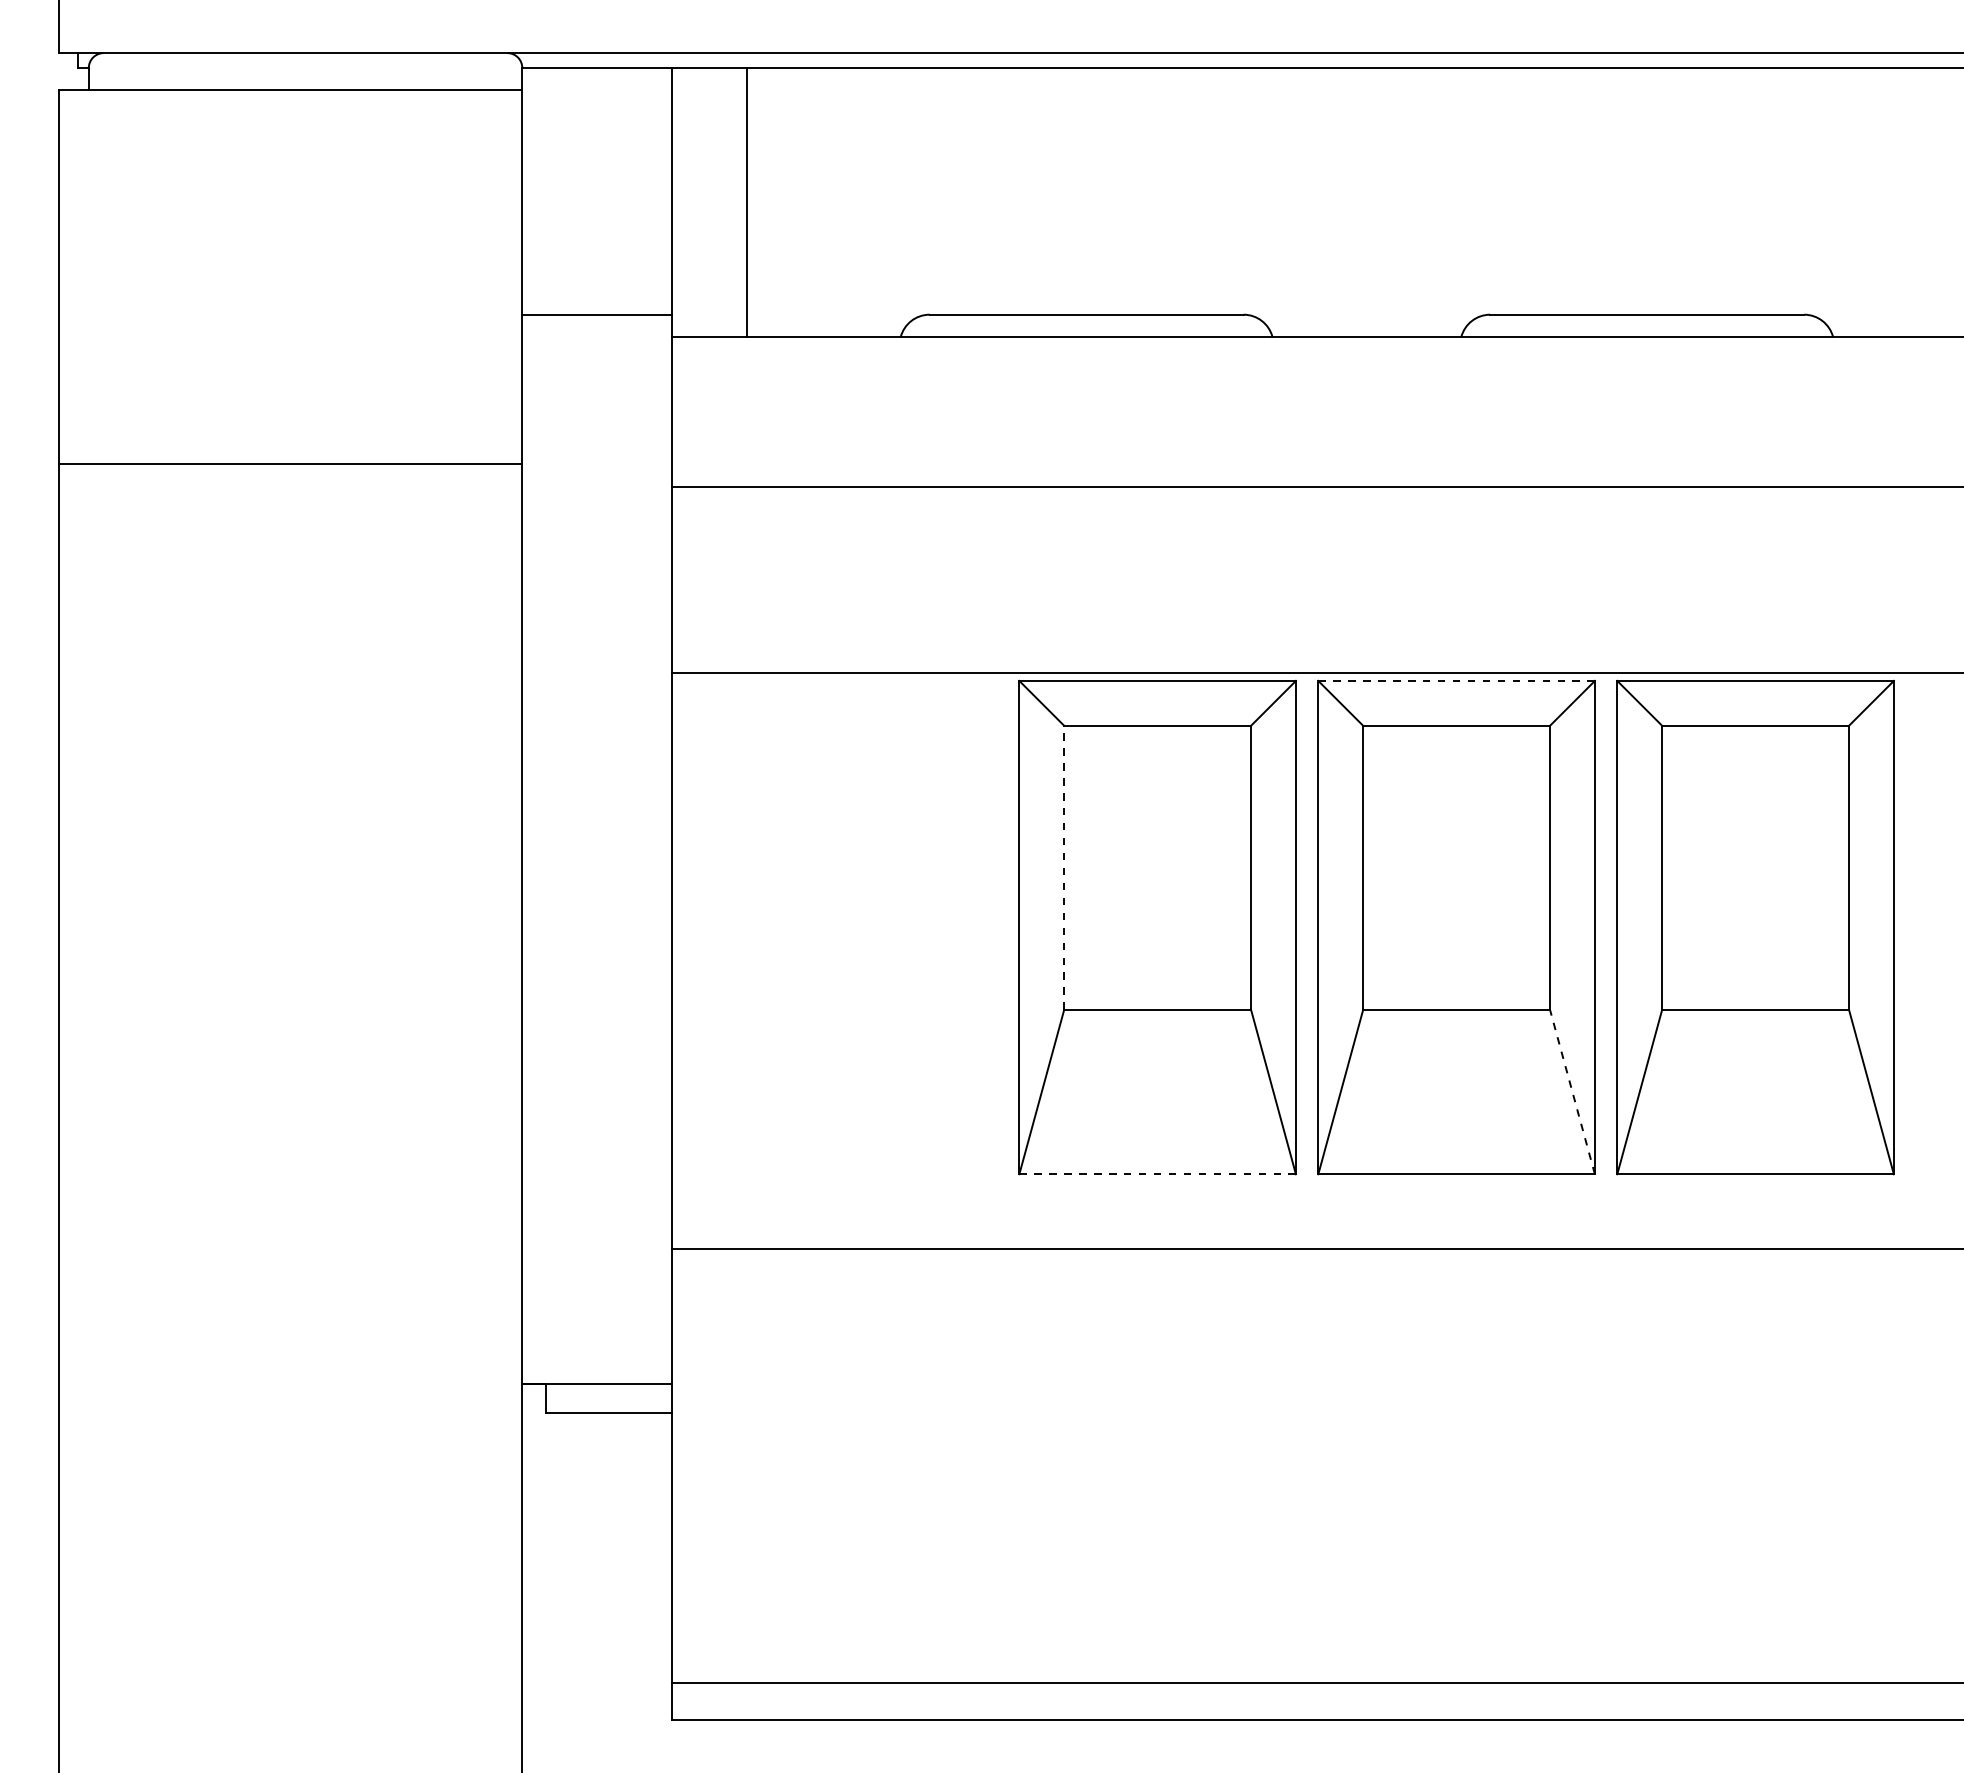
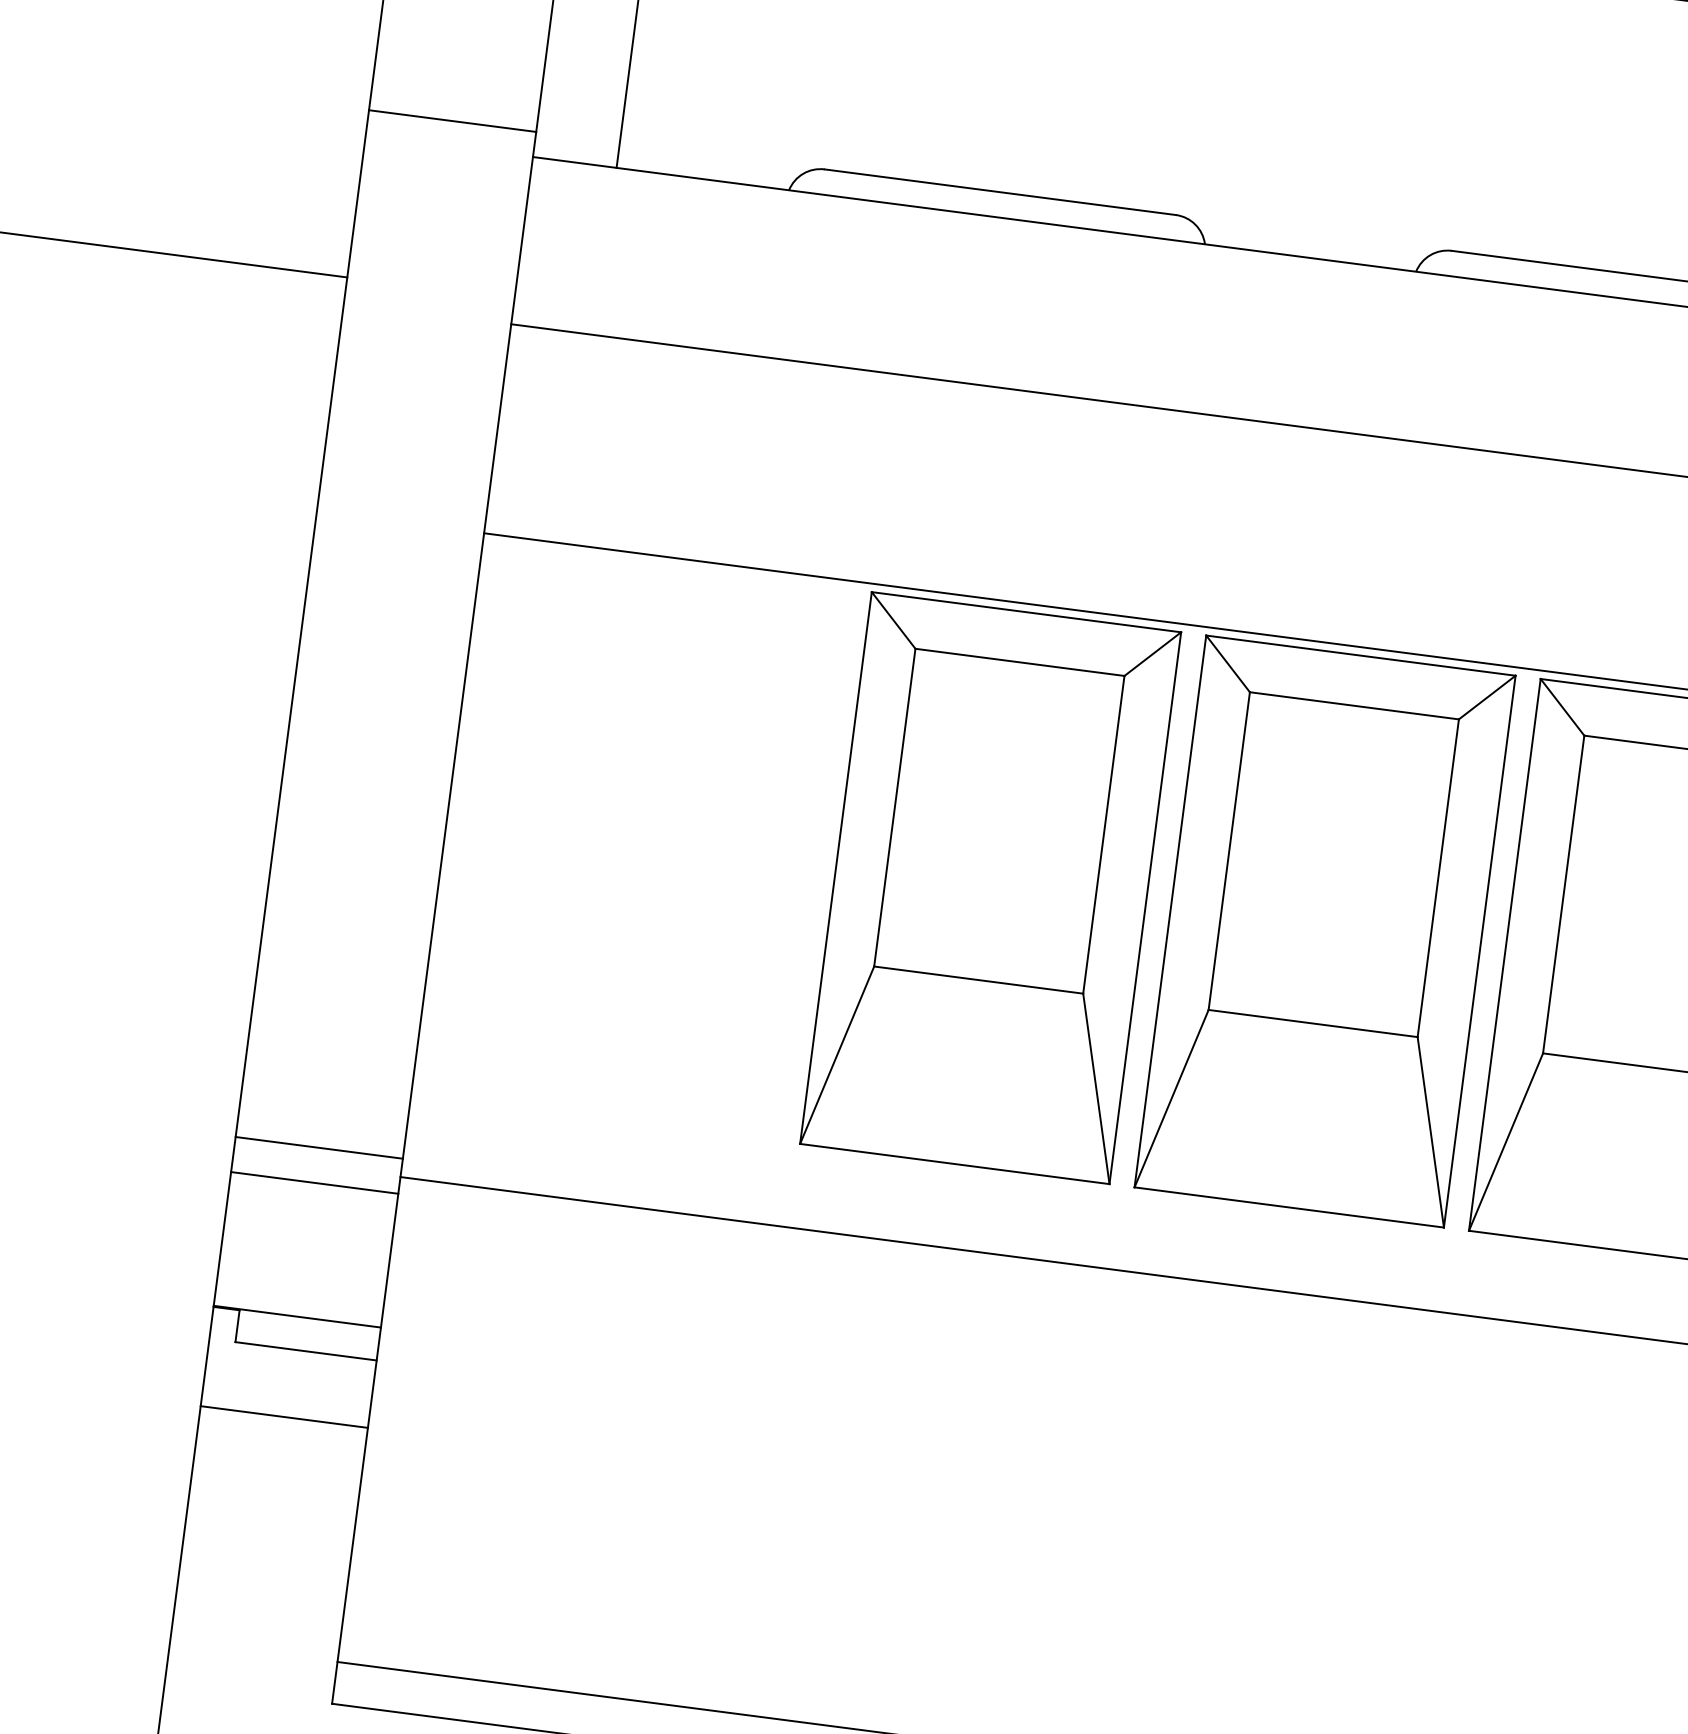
line: (1457, 680) -> (1361, 655), dashed -> solid
line: (1064, 867) -> (895, 807), dashed -> solid
line: (1572, 1091) -> (1430, 1131), dashed -> solid
line: (1157, 1174) -> (954, 1164), dashed -> solid
line: (596, 1232) -> (318, 1147), added
line: (596, 1263) -> (314, 1182), added
line: (596, 1473) -> (283, 1417), added

